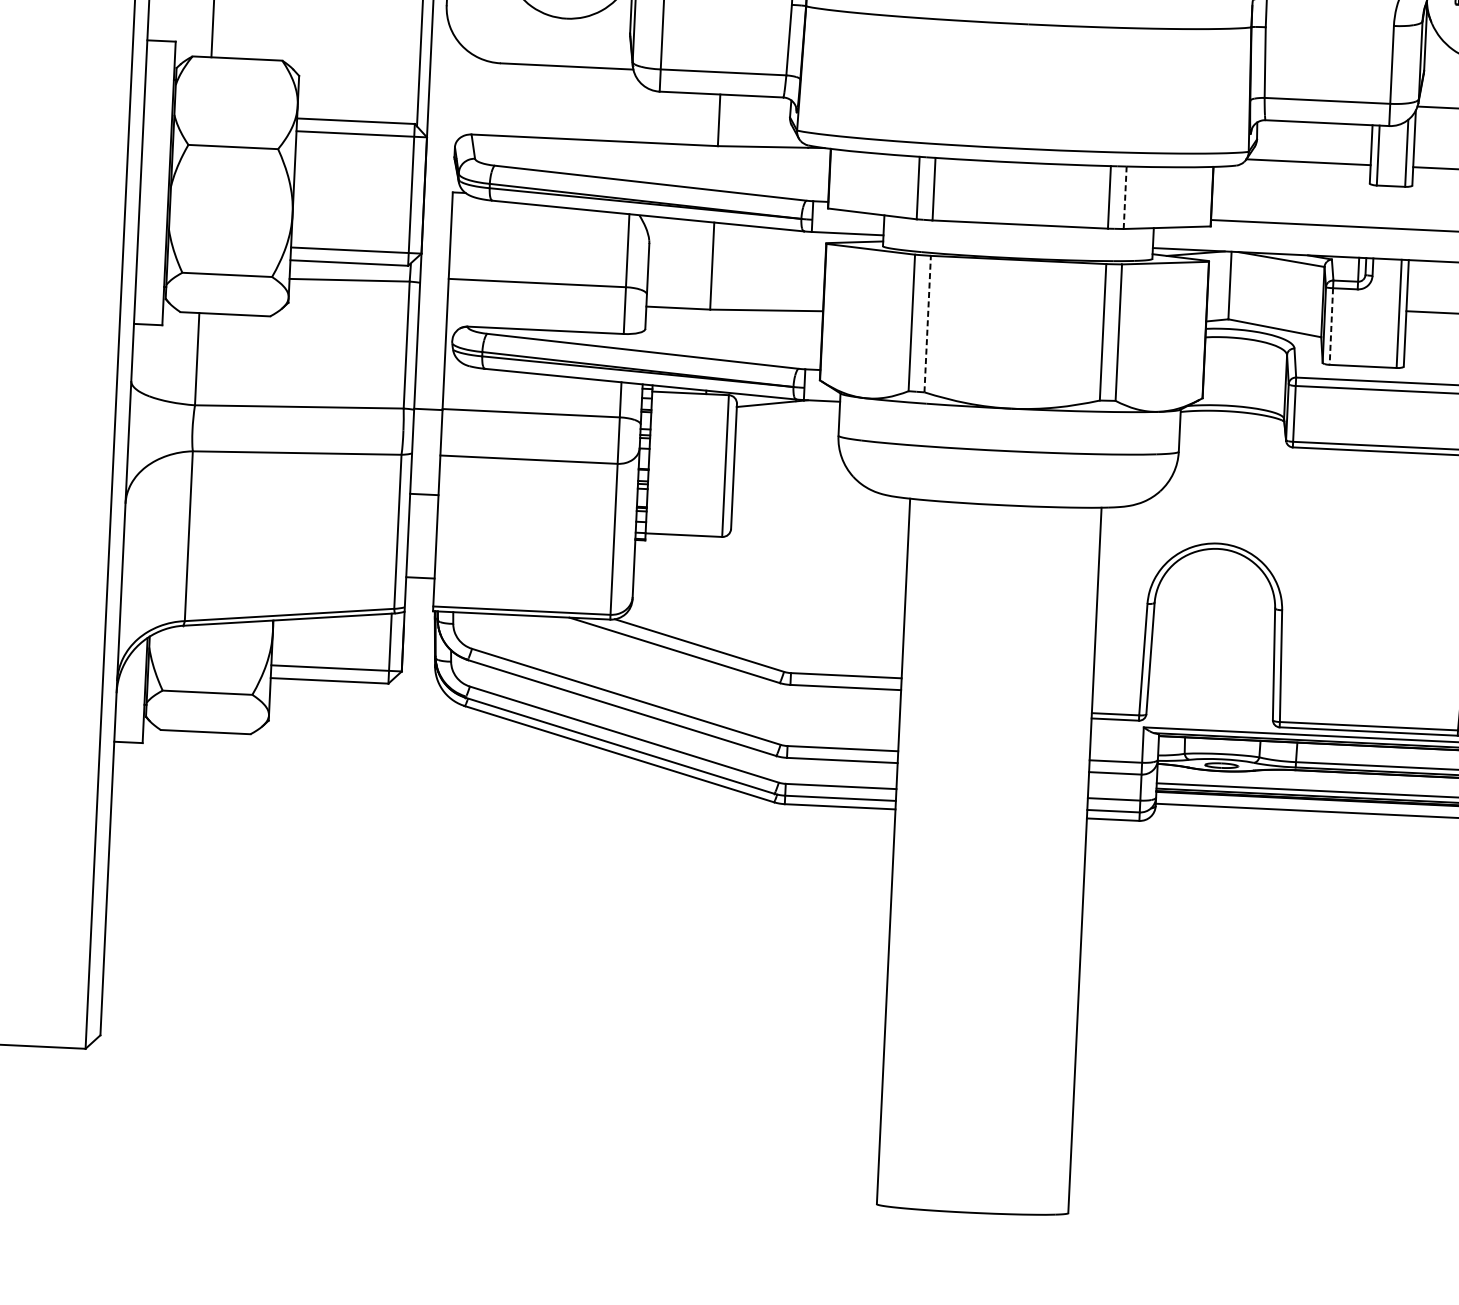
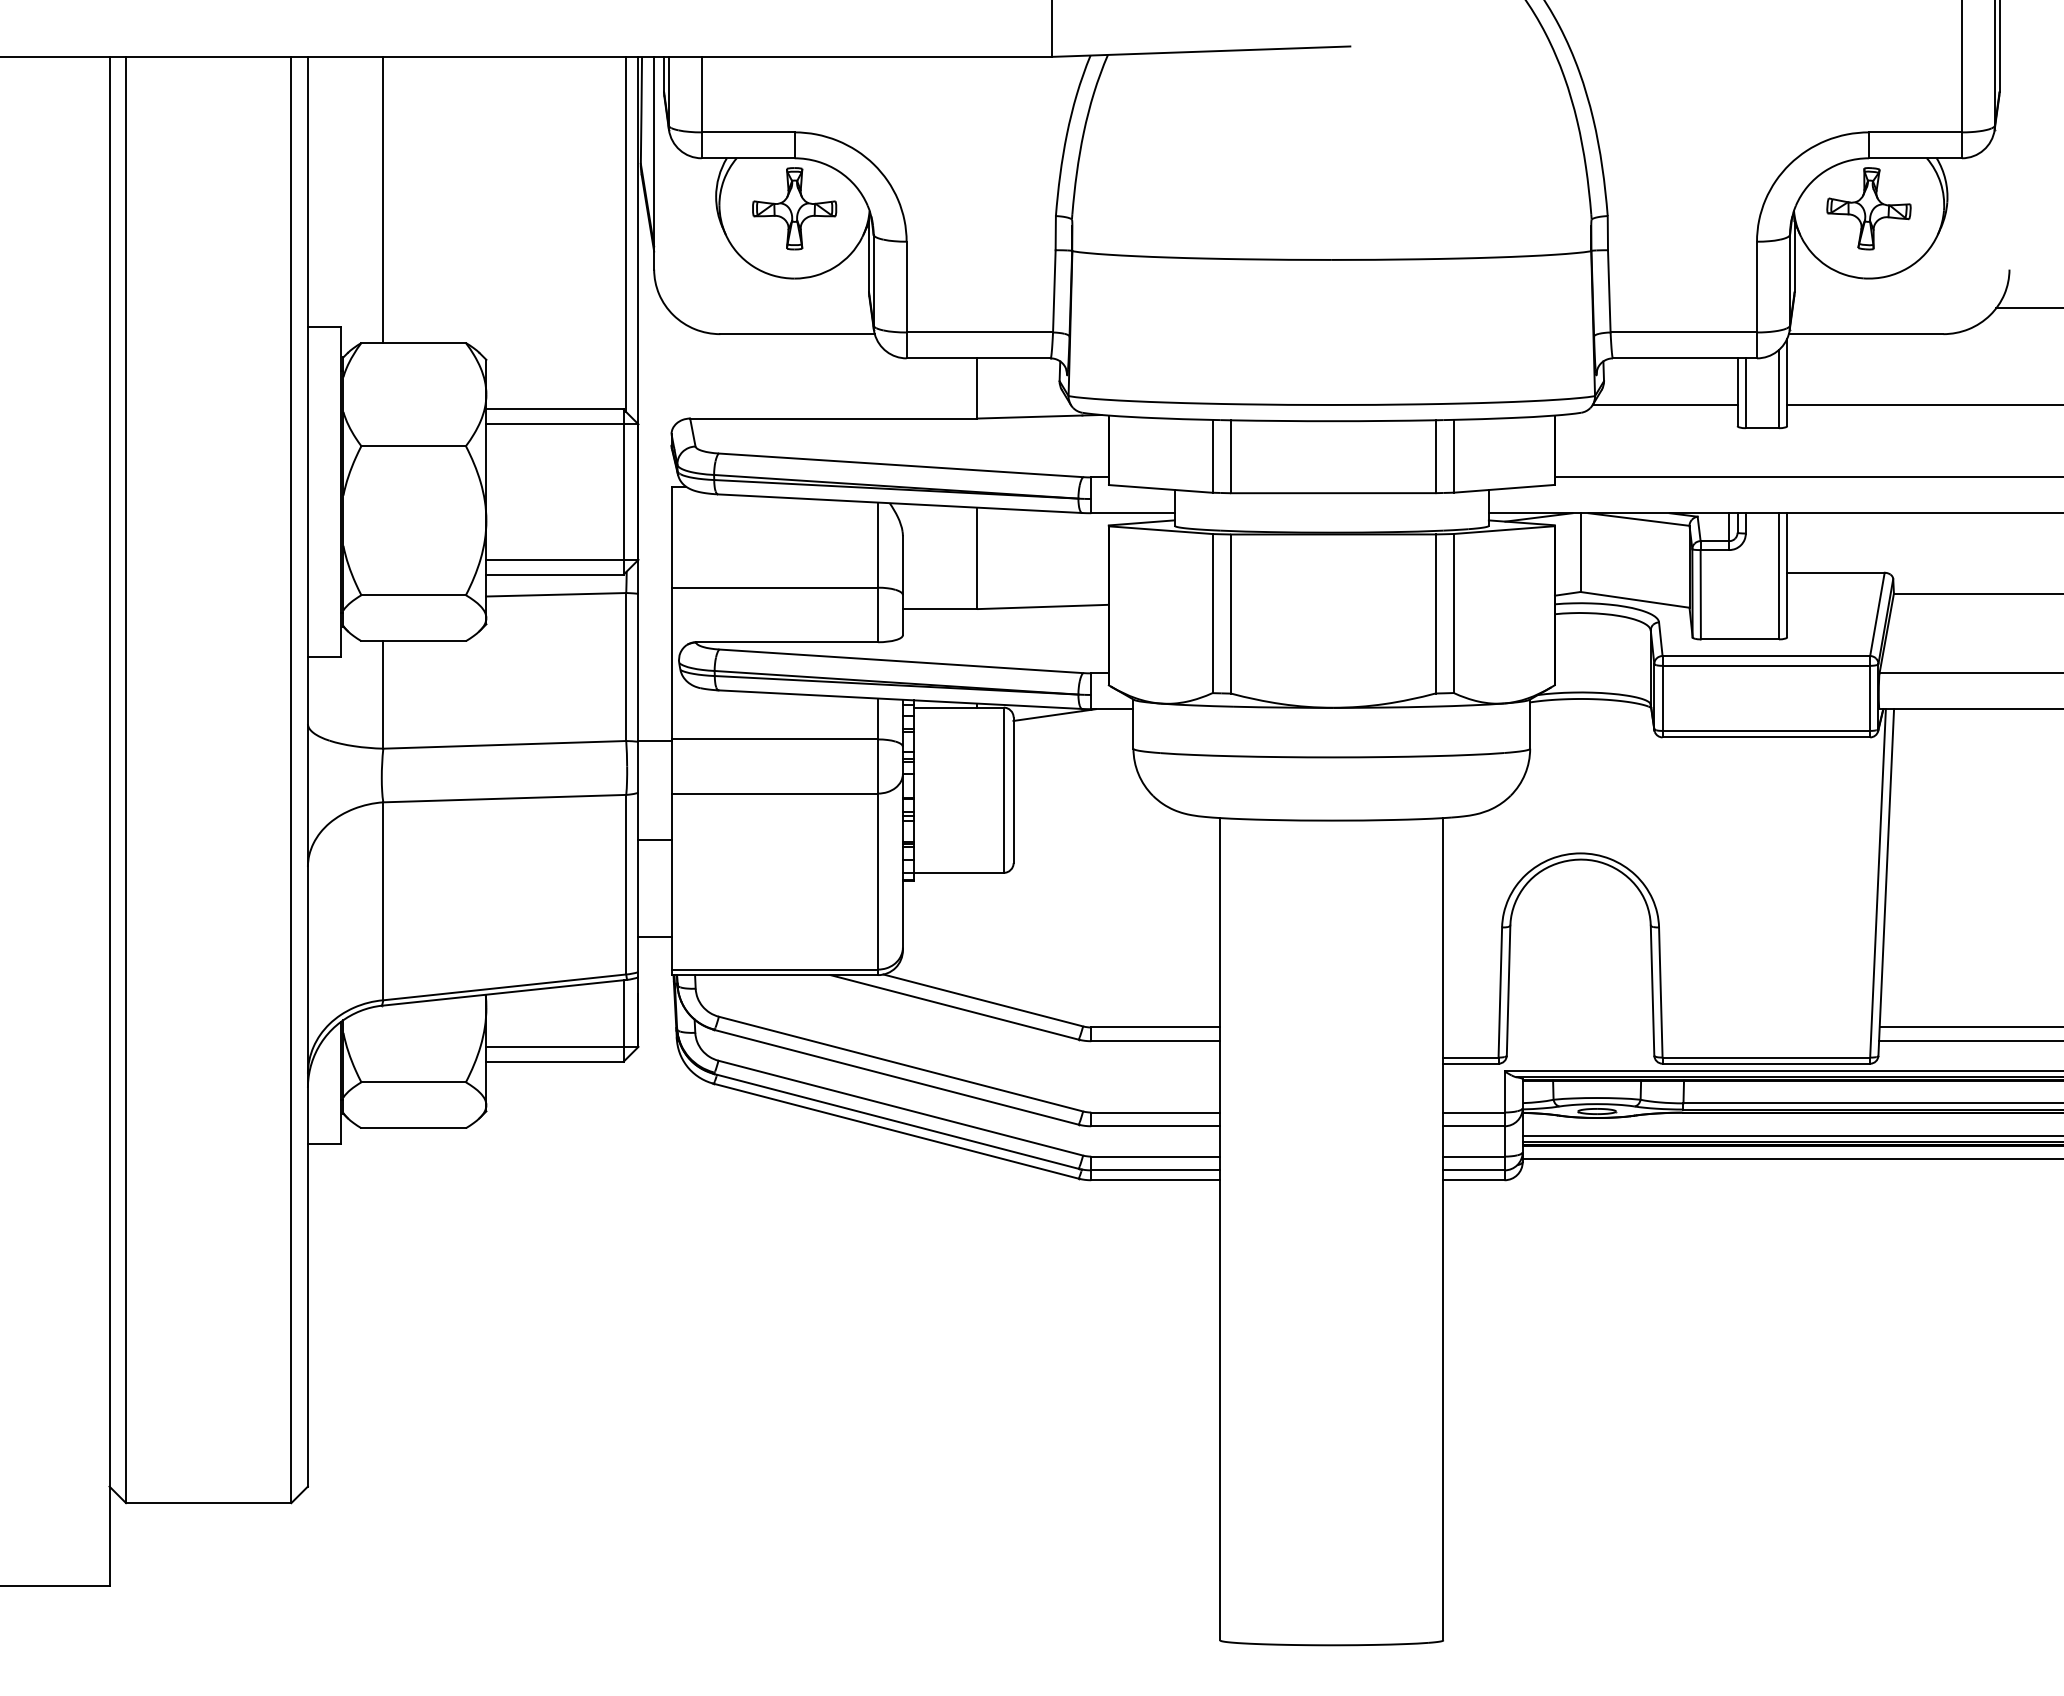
line: (1124, 197) -> (1453, 455), dashed -> solid
line: (928, 324) -> (1231, 614), dashed -> solid
line: (1331, 326) -> (1700, 594), dashed -> solid

